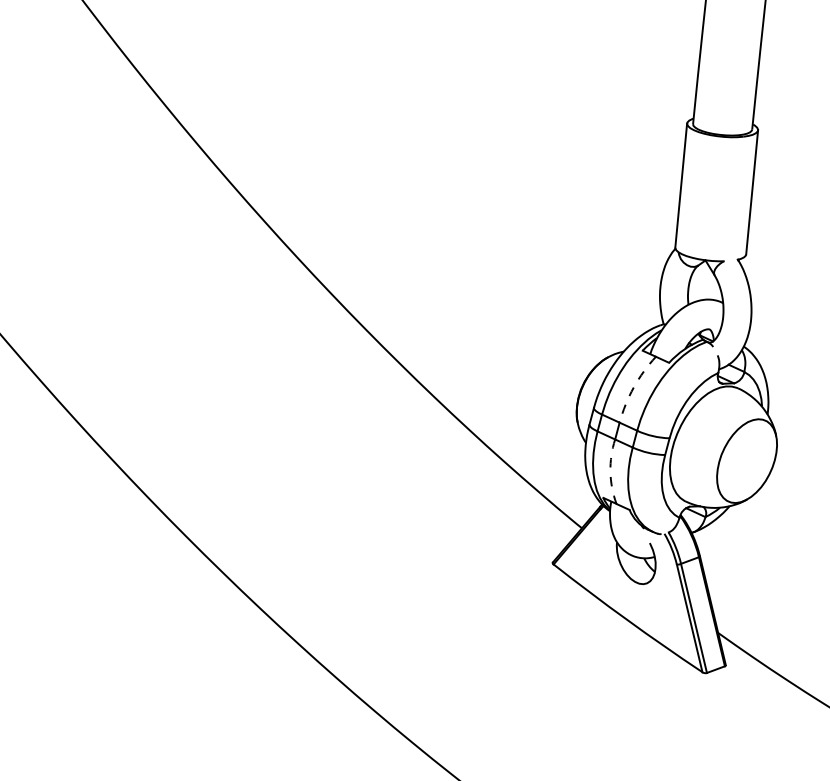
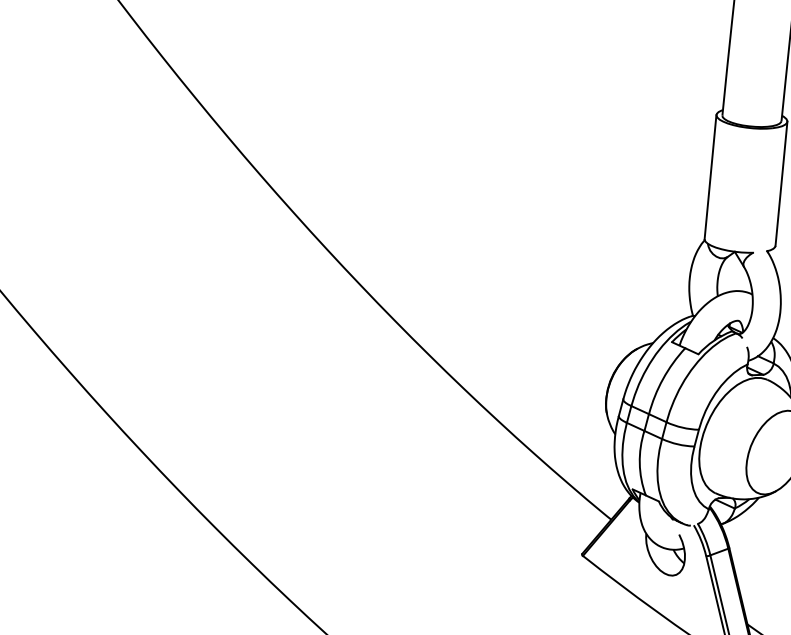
arc: (633, 387) -> (662, 378), dashed -> solid
arc: (610, 471) -> (639, 462), dashed -> solid

